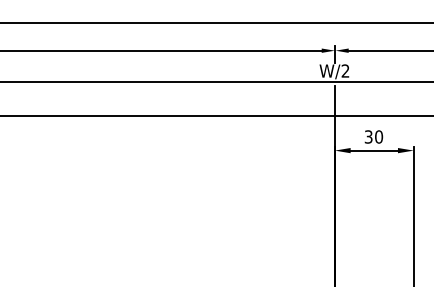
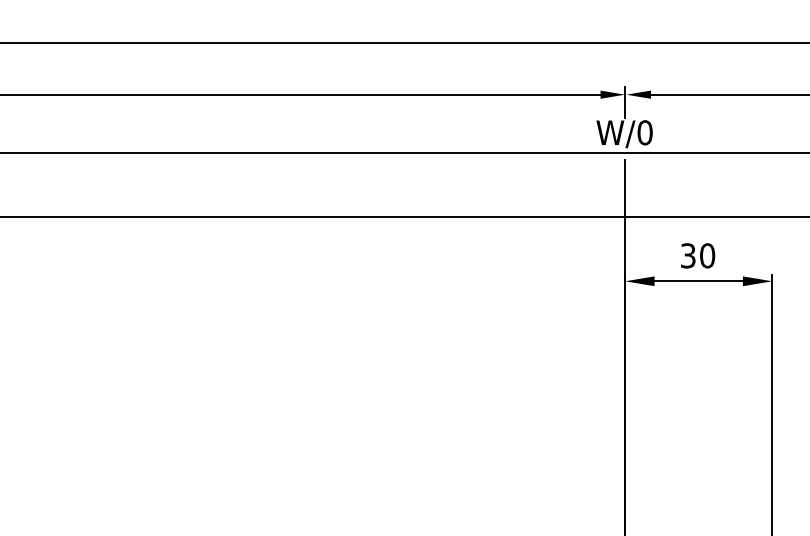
text: (345, 70) -> (644, 131), W/2 -> W/0

